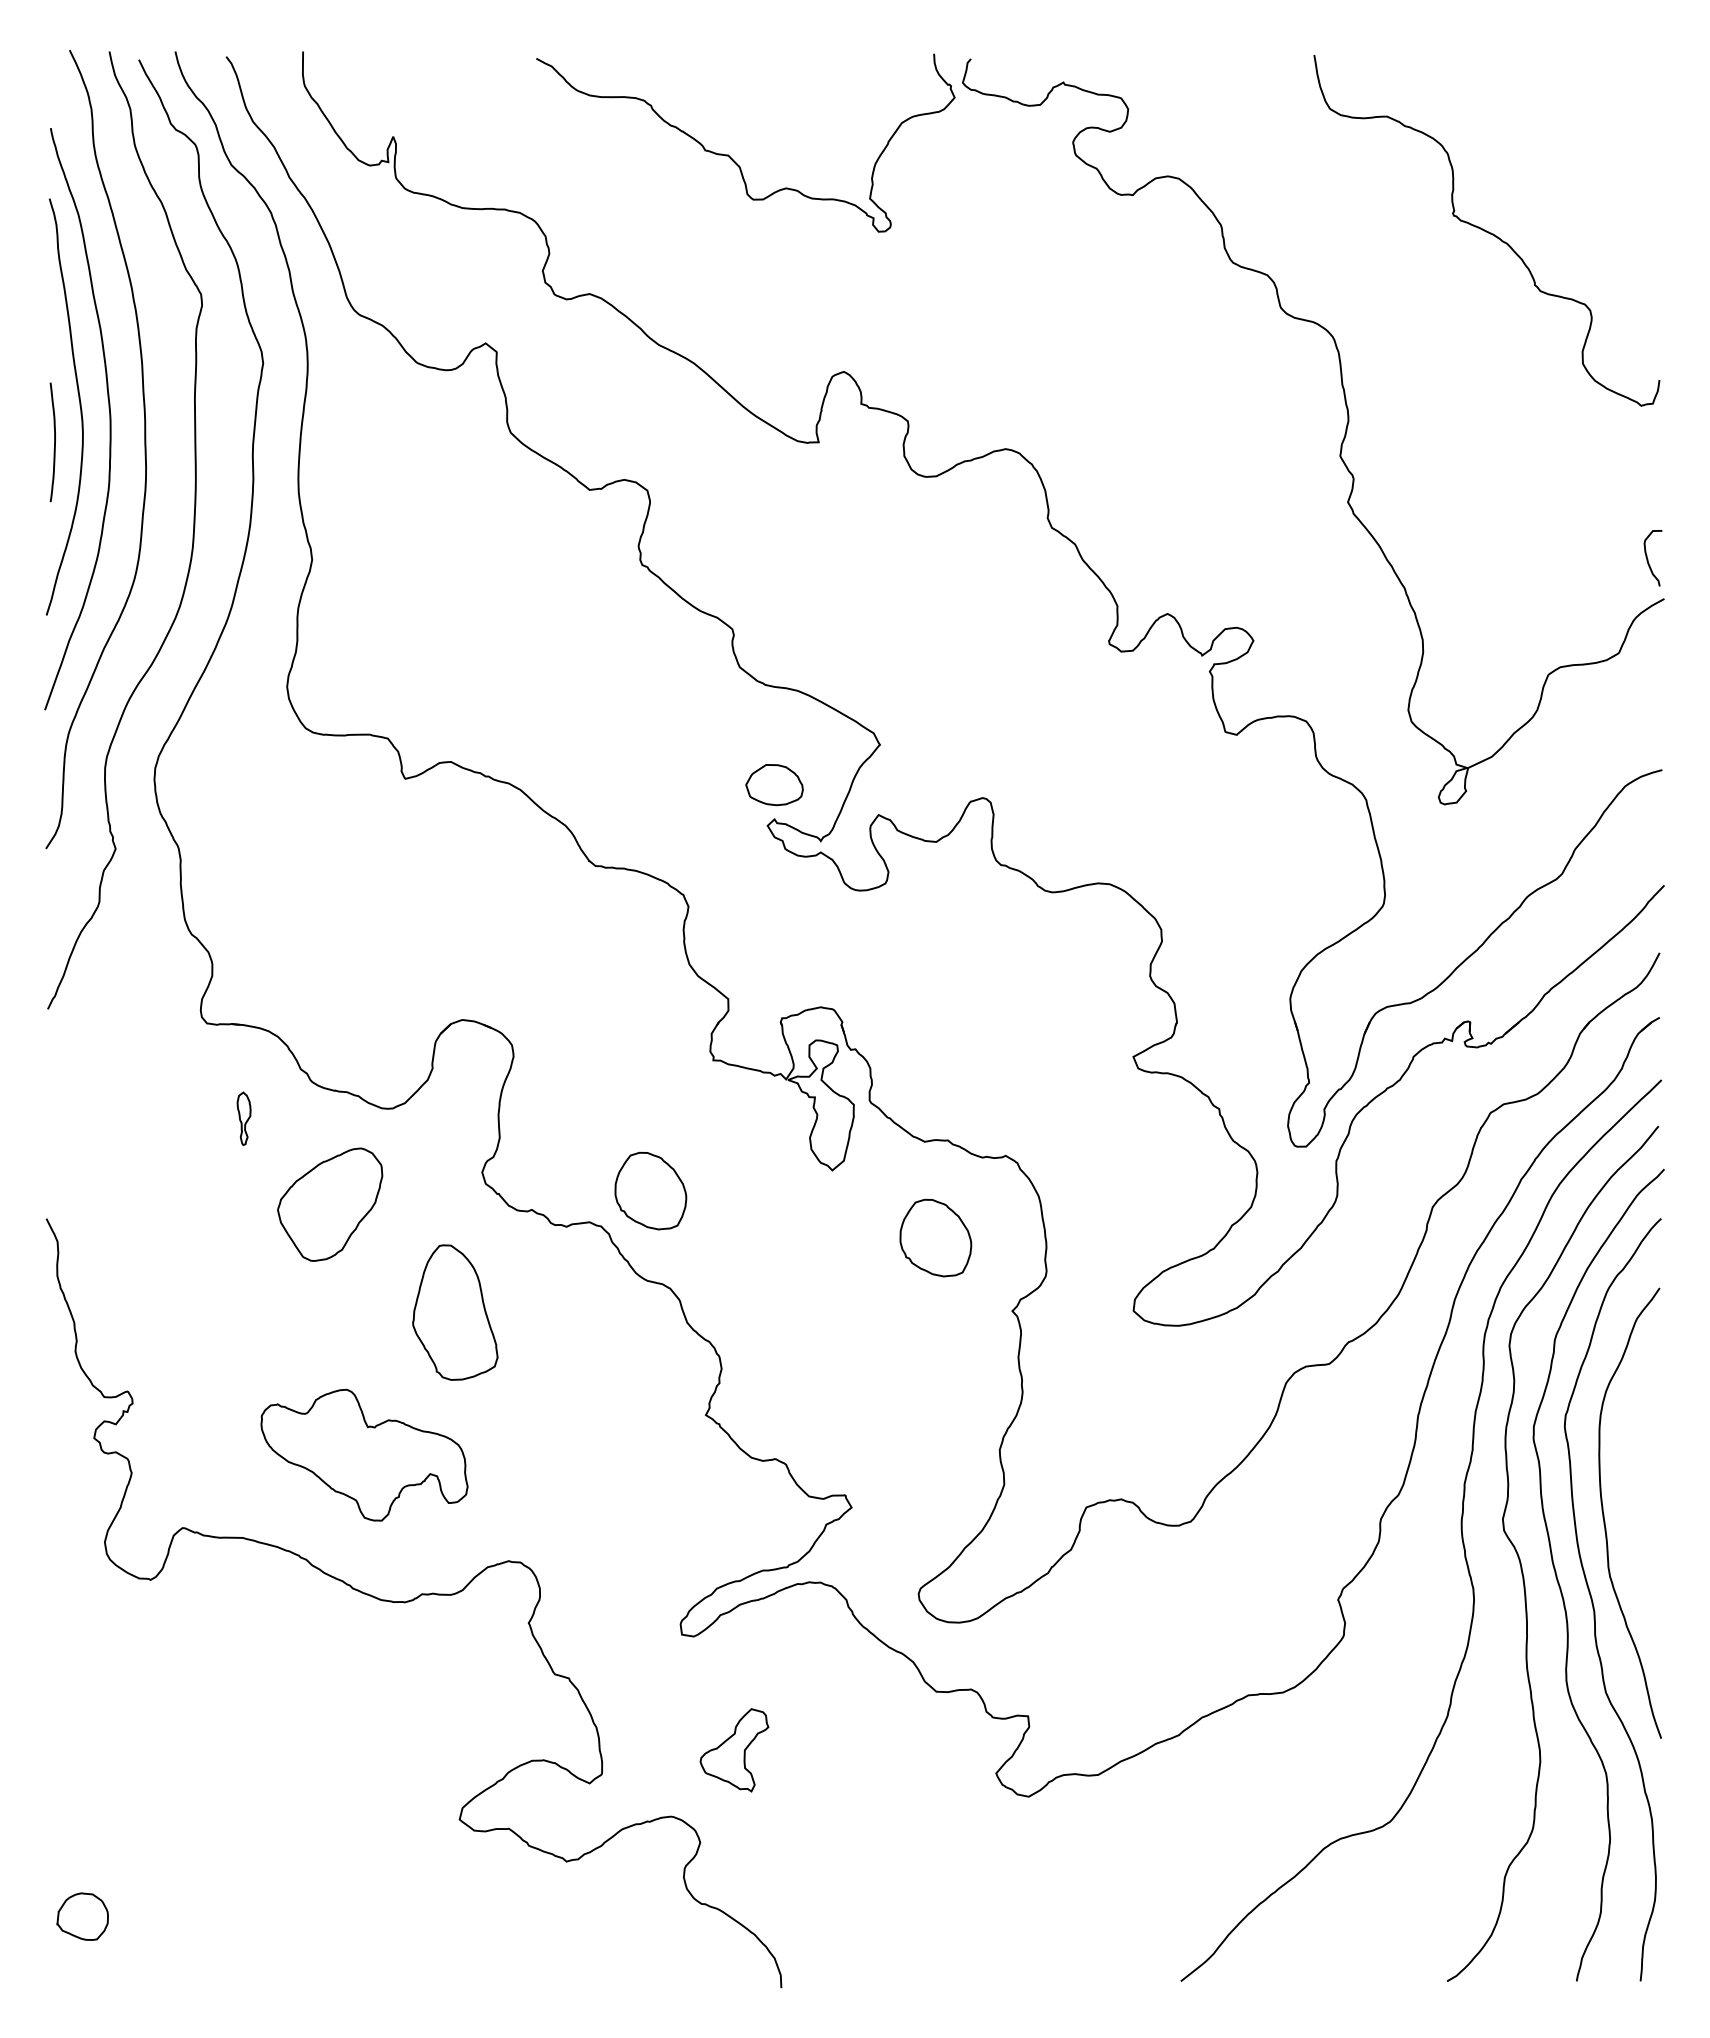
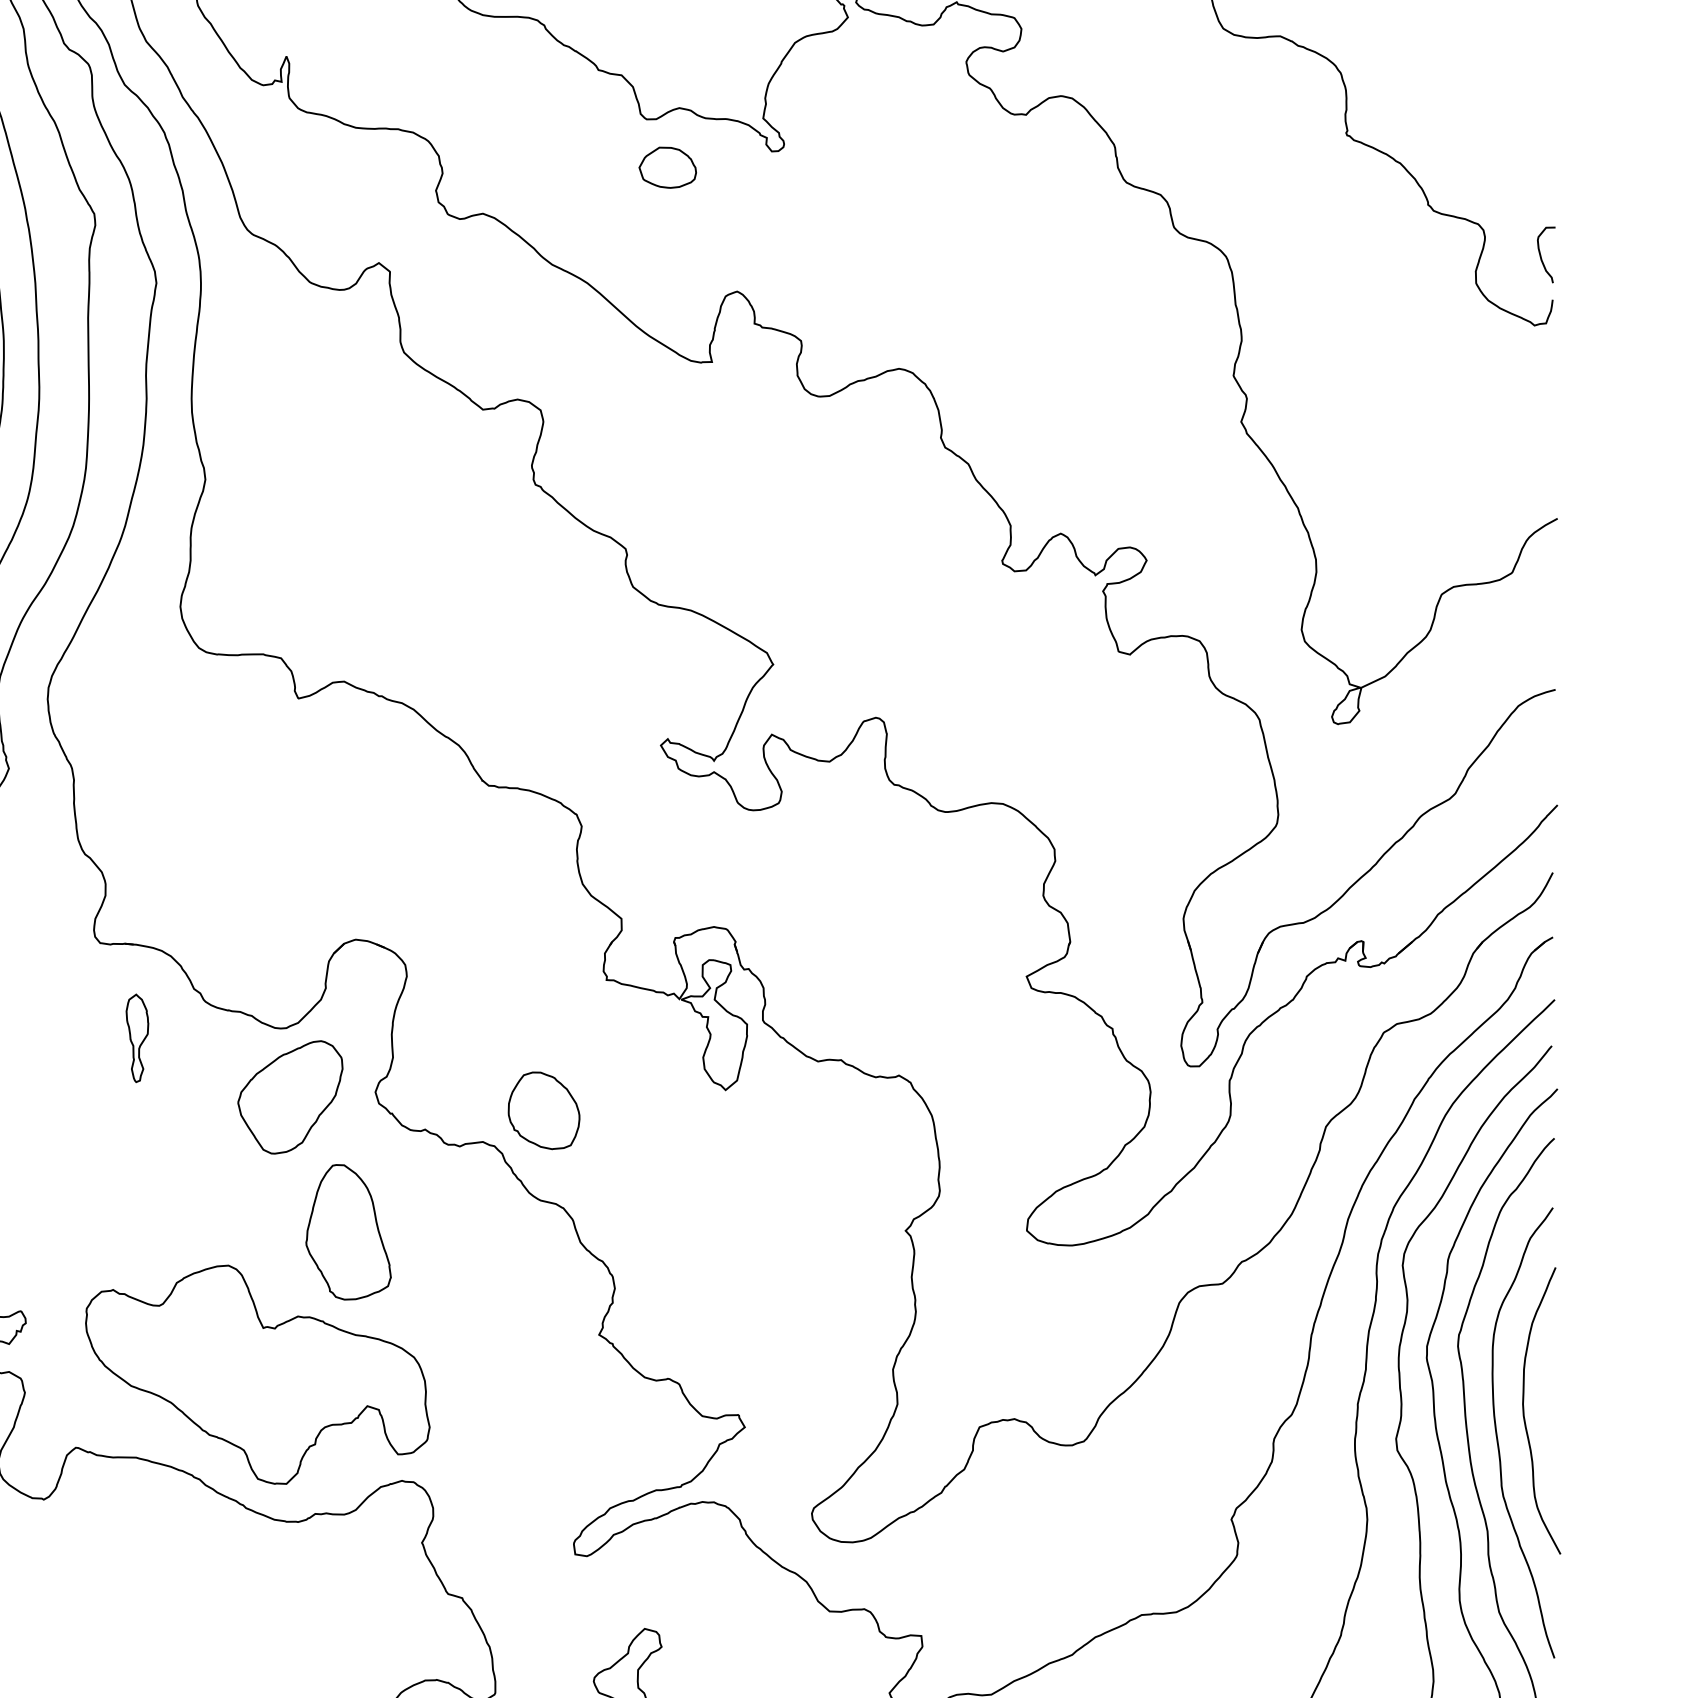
curve: (1648, 559) -> (1541, 256), moved
part: (774, 785) -> (667, 168), moved
part: (243, 1118) -> (136, 1038), size x1.67
part: (330, 1204) -> (290, 1097), moved
part: (935, 1237) -> (828, 1157), removed
part: (364, 1455) -> (257, 1375), size x1.67
curve: (1631, 1491) -> (1524, 1411), added

